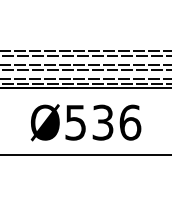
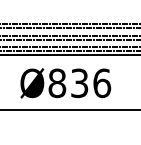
text: (75, 122) -> (57, 83), Ø536 -> Ø836

